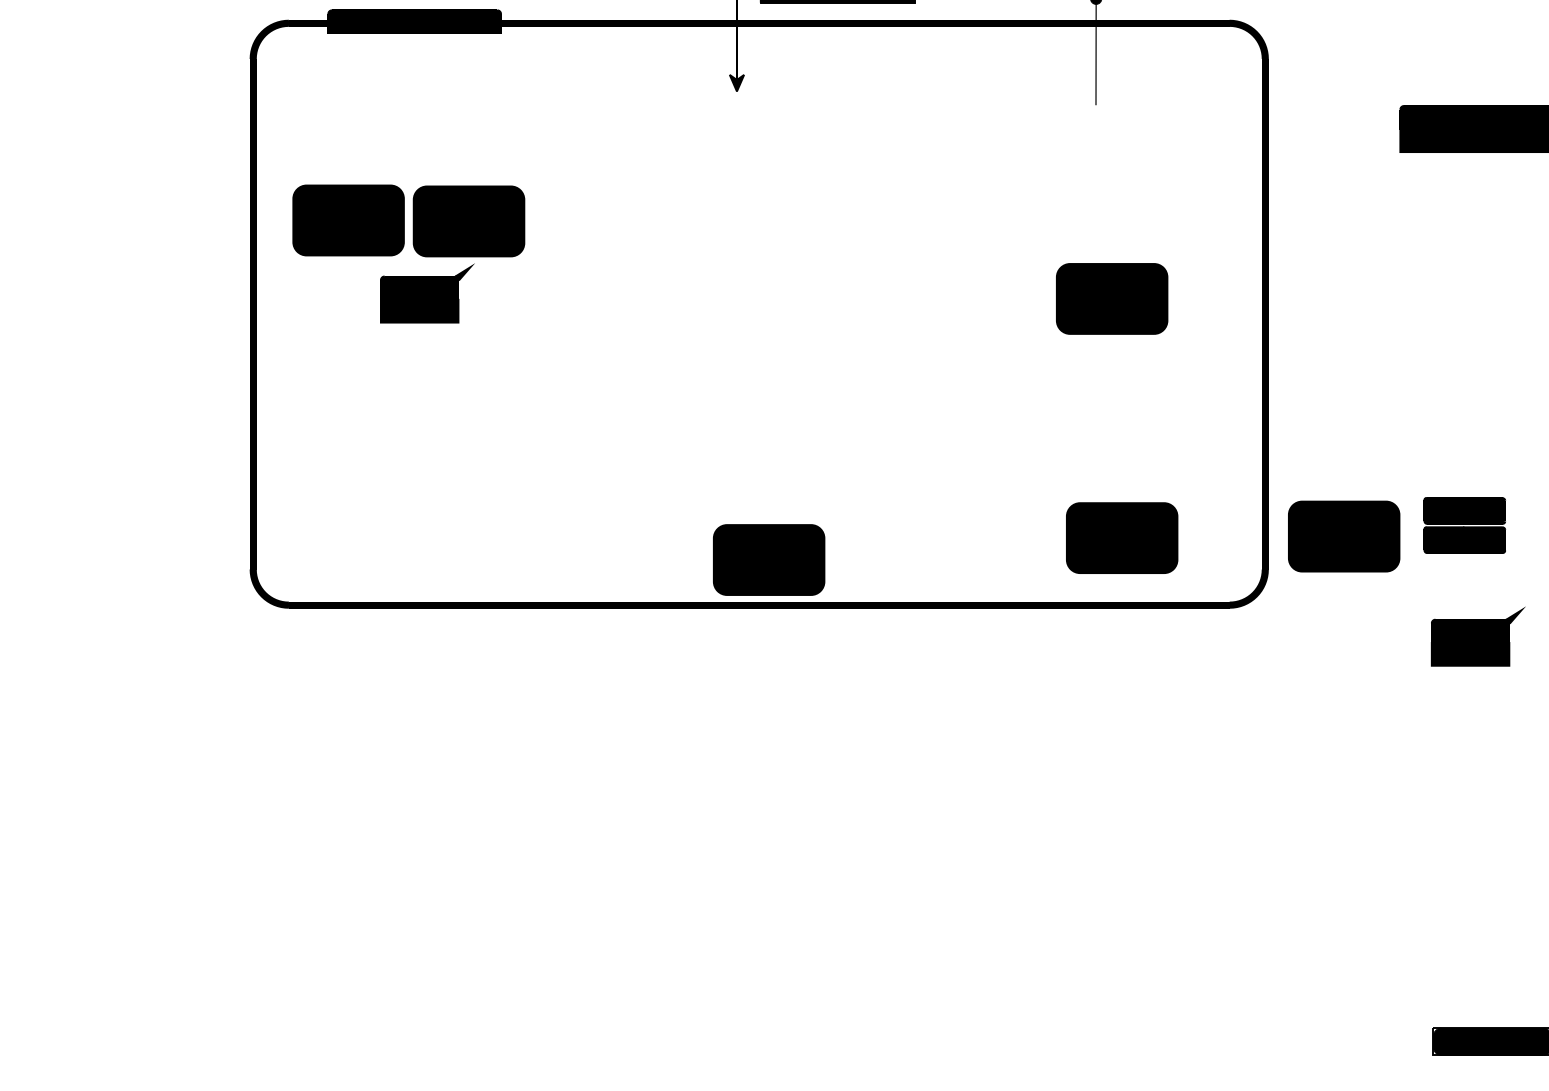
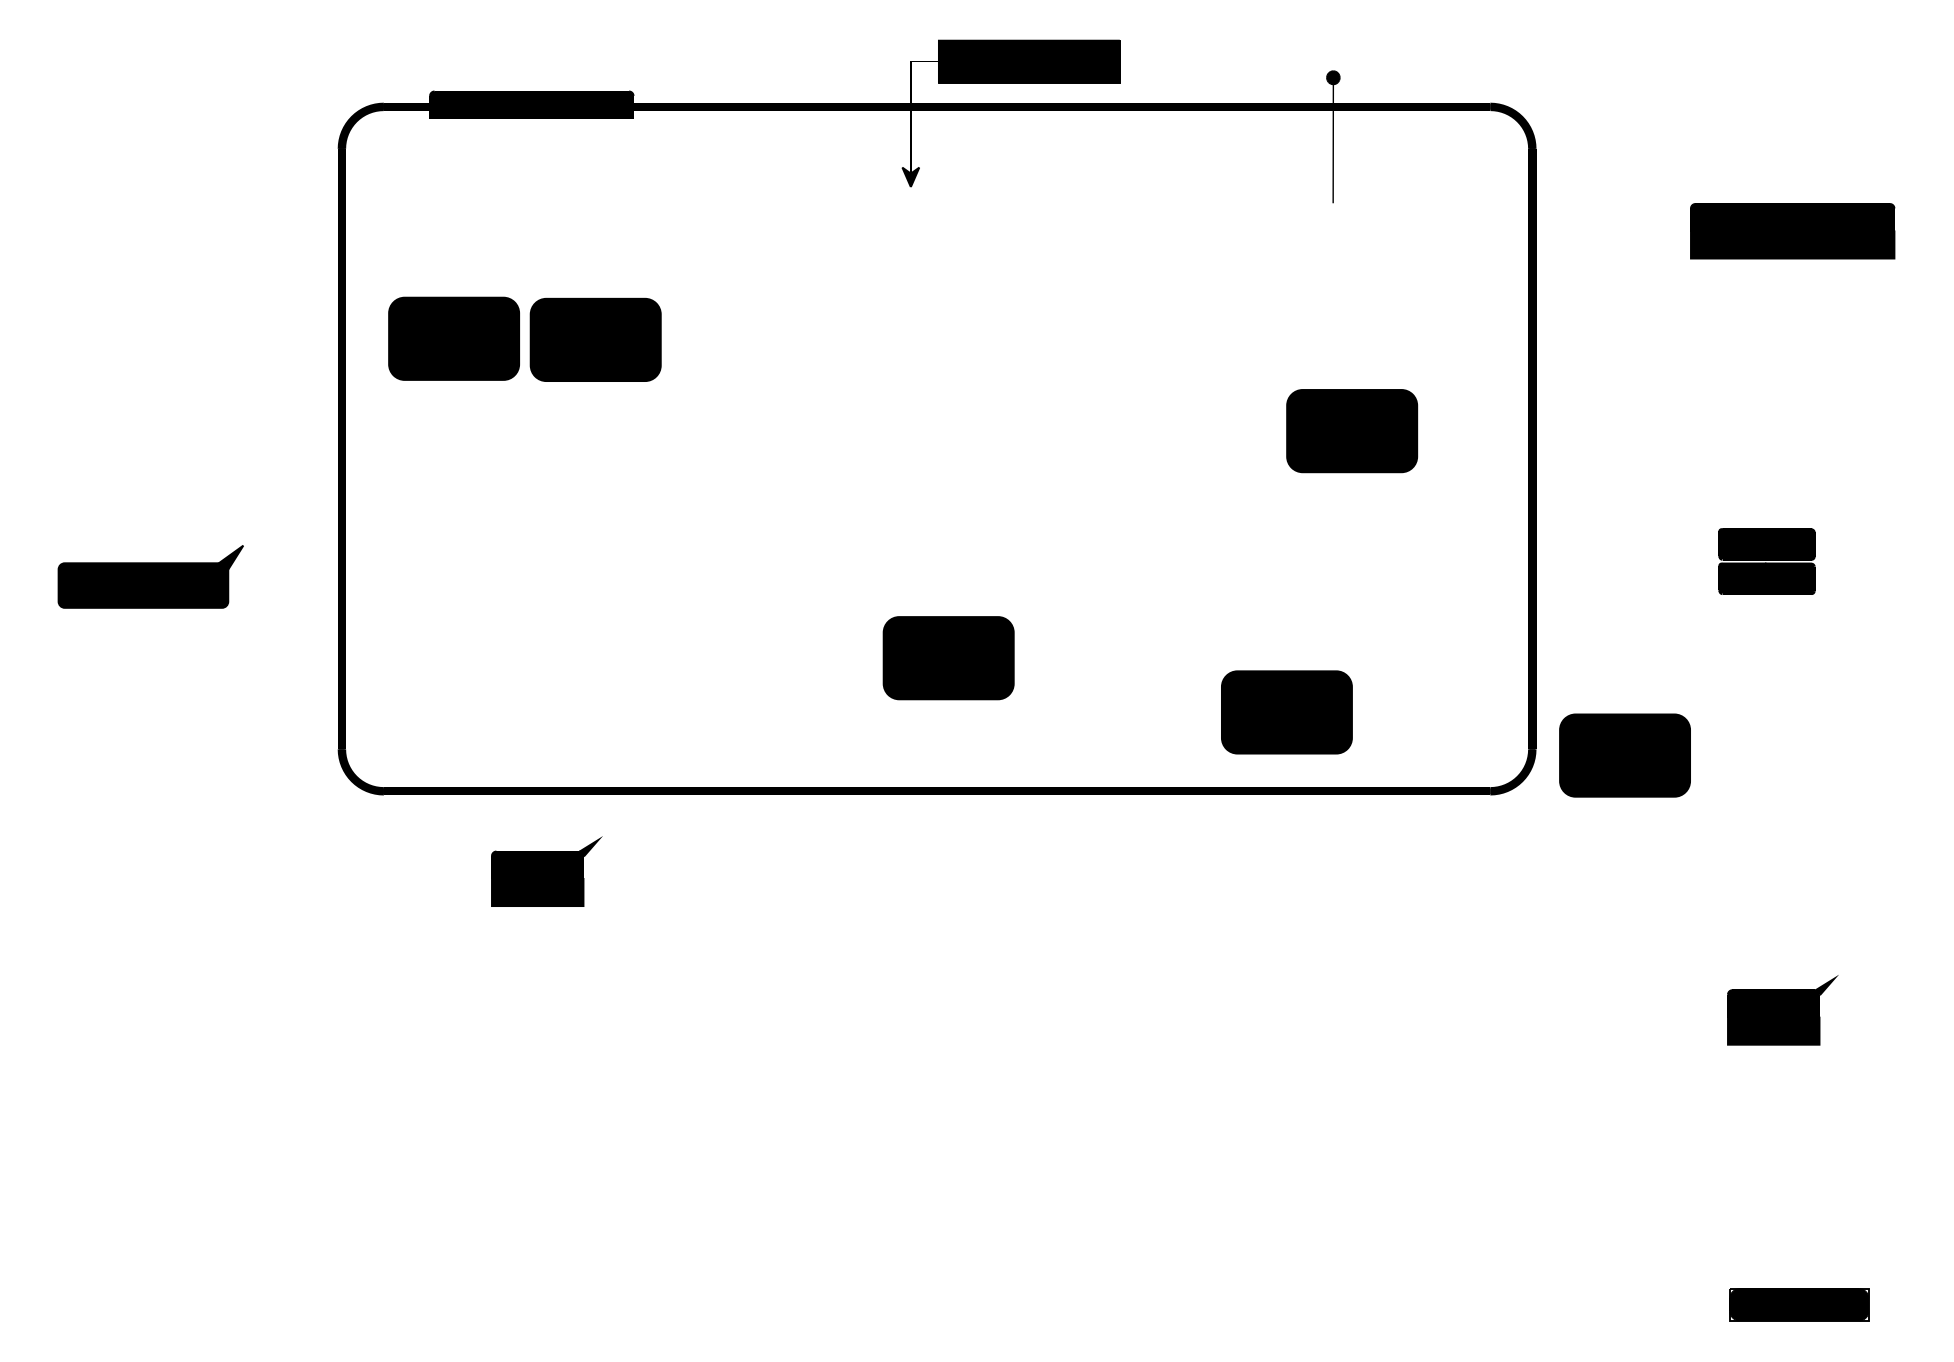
text: (427, 293) -> (546, 871), moved
part: (90, 422) -> (150, 576), added
part: (1464, 525) -> (1766, 561), moved
part: (1343, 536) -> (1624, 755), moved
part: (1121, 538) -> (1286, 712), moved
part: (768, 560) -> (948, 658), moved
text: (1478, 636) -> (1782, 1010), moved

